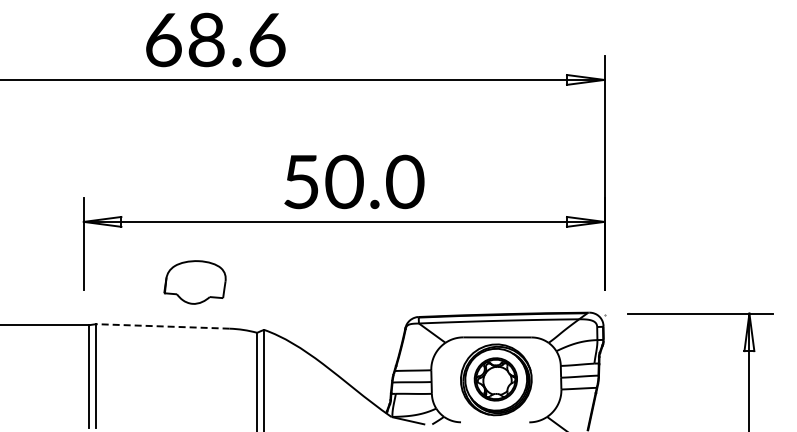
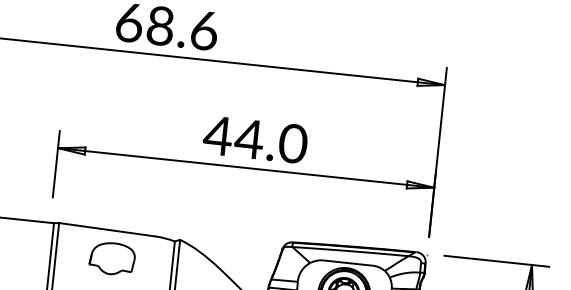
text: (322, 181) -> (233, 137), 50.0 -> 44.0
part: (194, 282) -> (111, 258), moved
line: (162, 326) -> (106, 229), dashed -> solid

